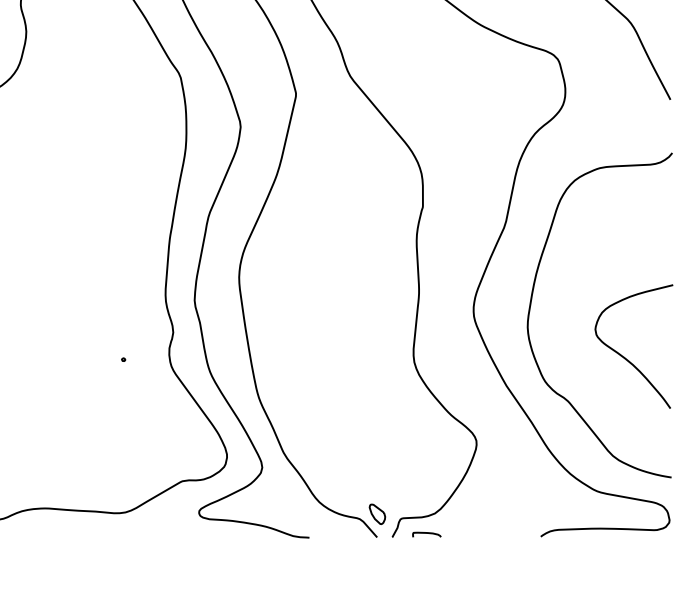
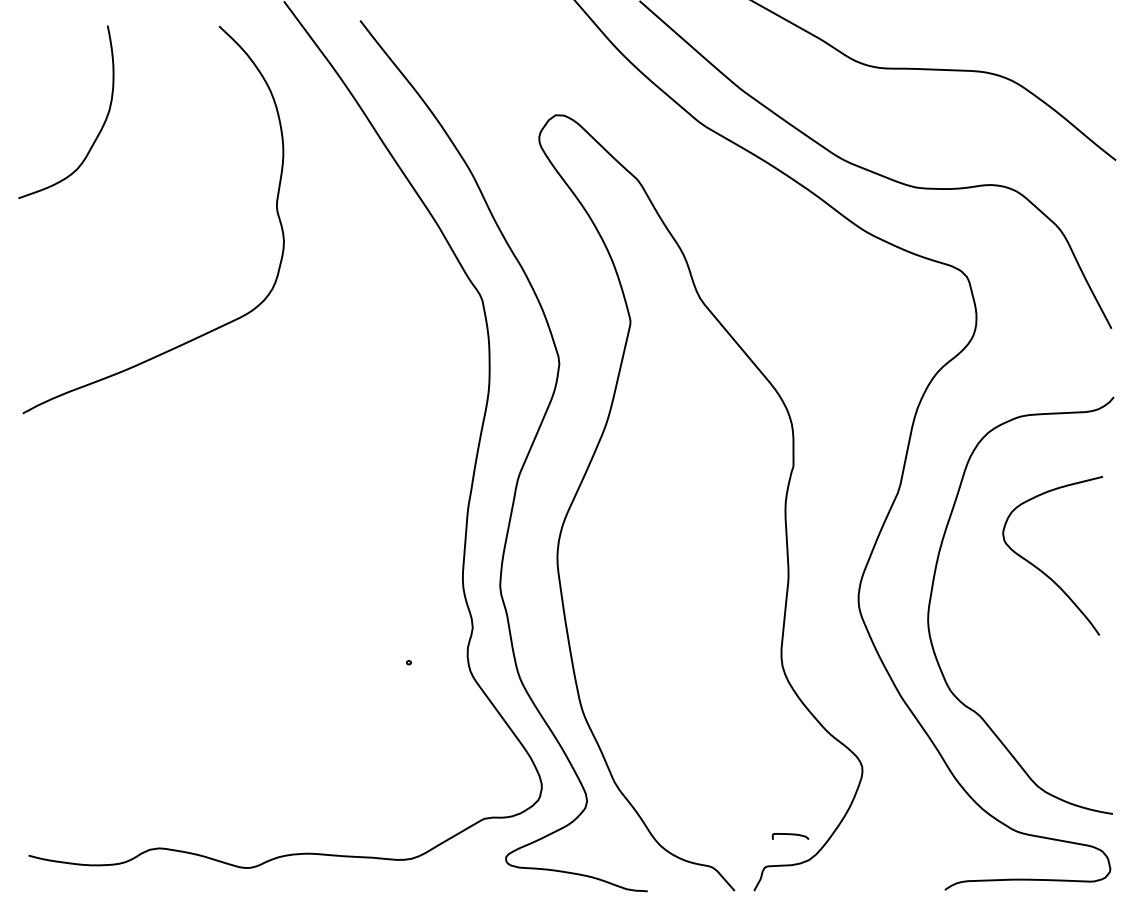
curve: (626, 358) -> (1042, 570), moved
part: (377, 513) -> (734, 860), removed
curve: (426, 533) -> (790, 835), moved

